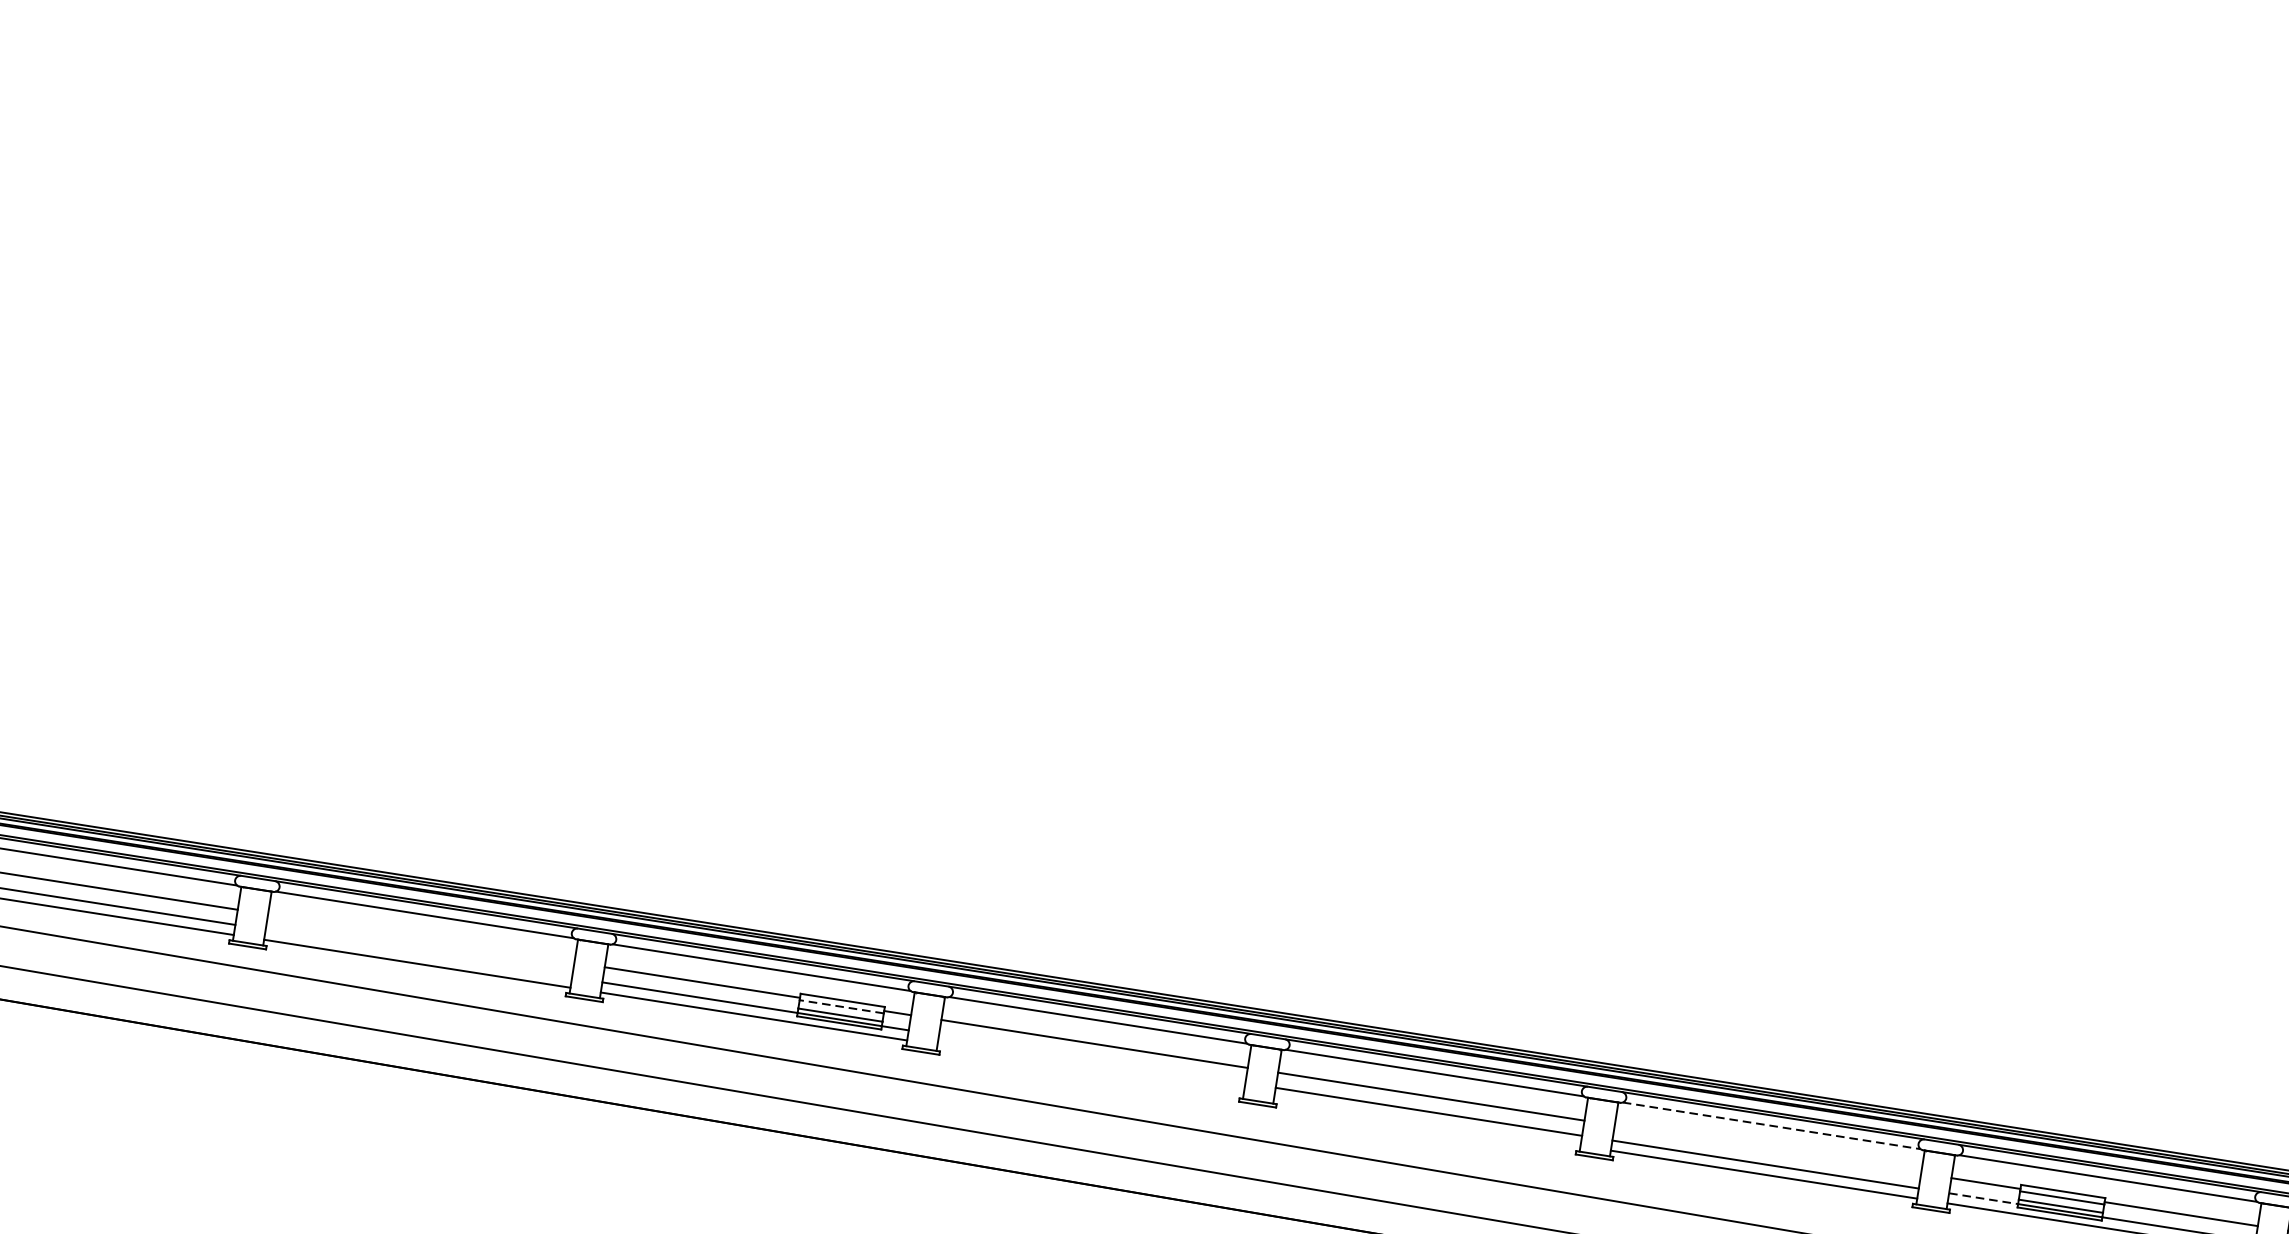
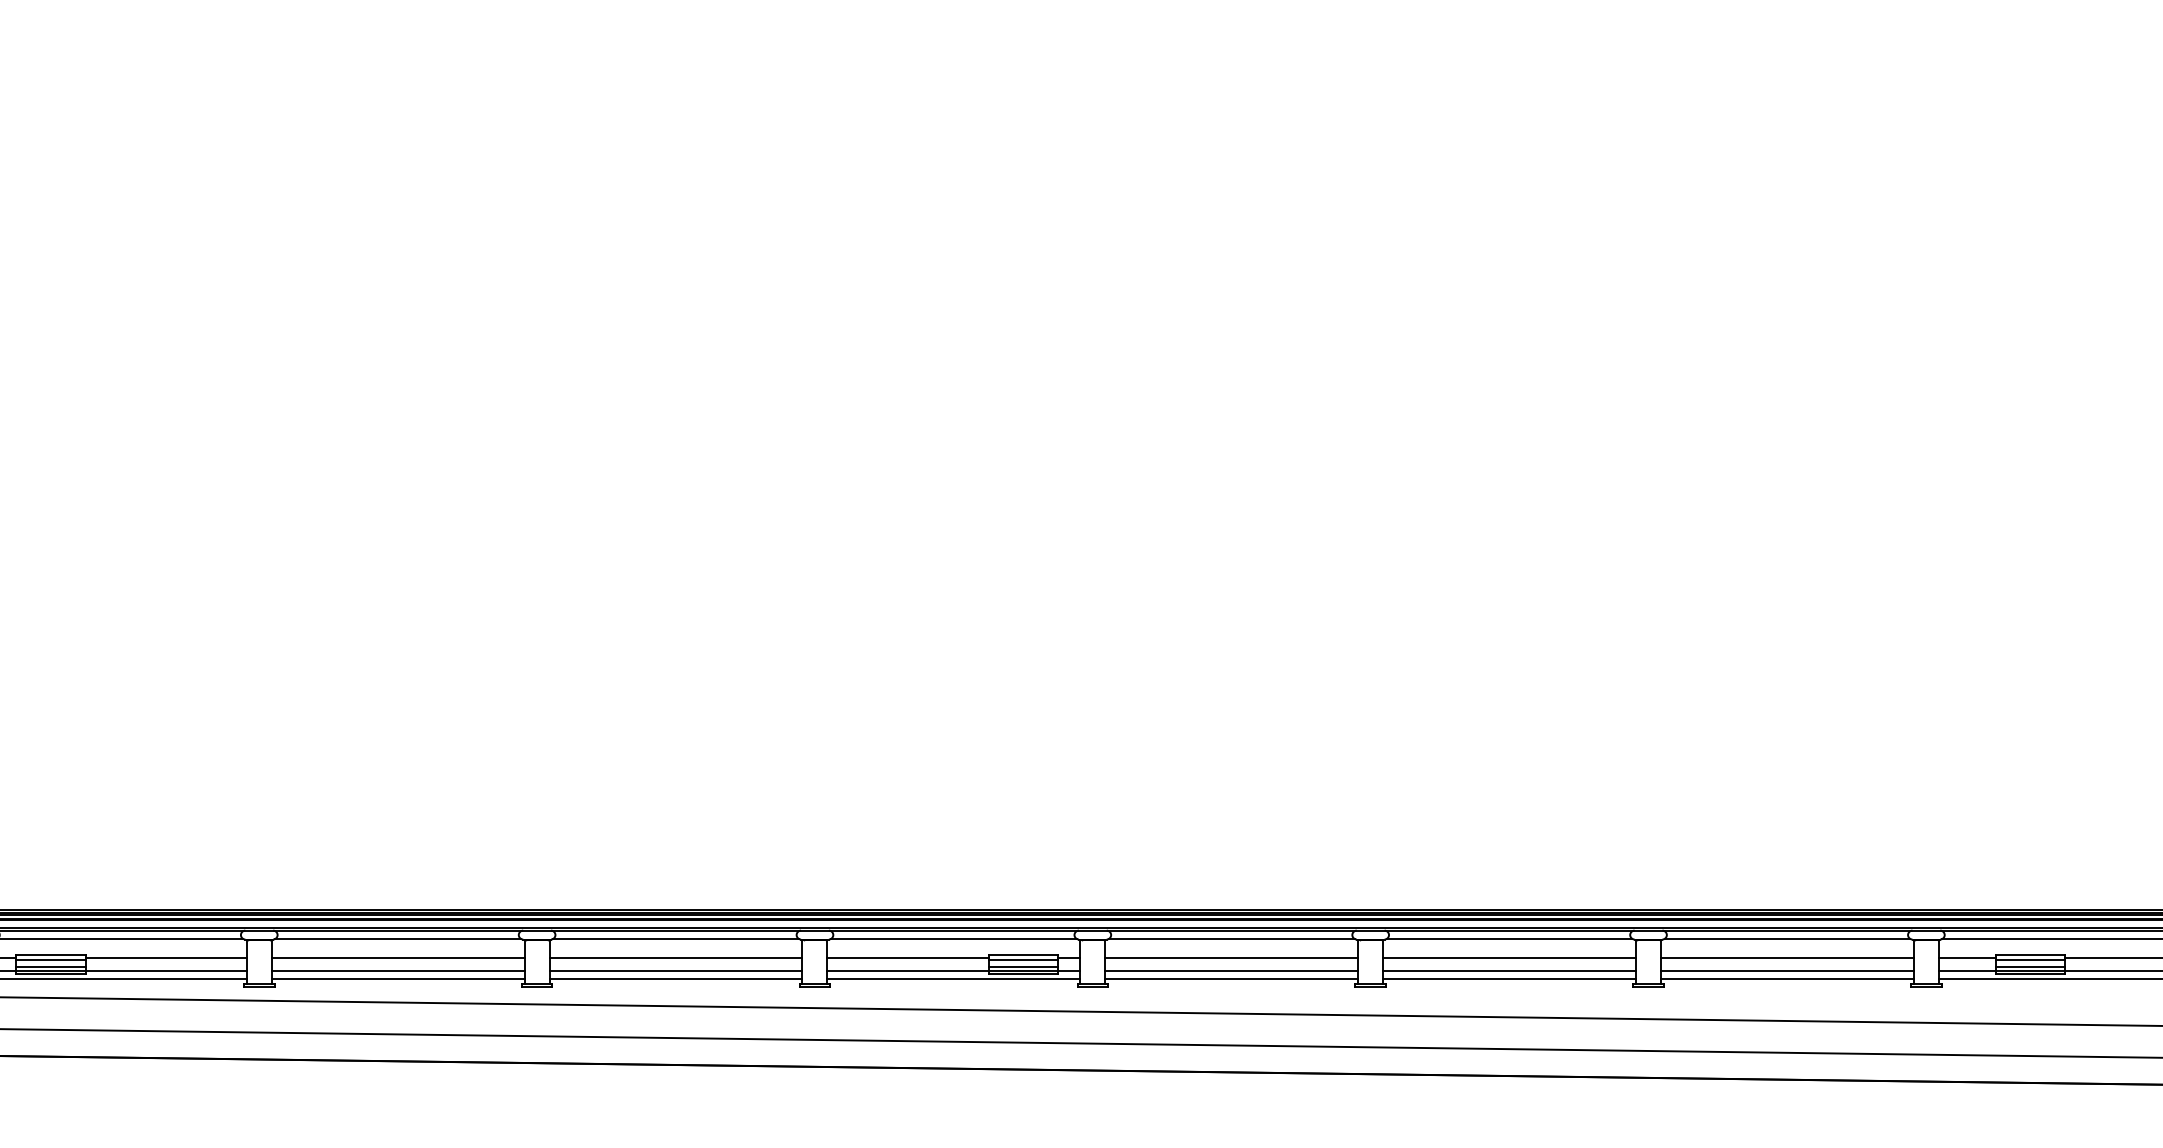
line: (420, 938) -> (675, 958), added
line: (418, 953) -> (675, 970), added
line: (841, 1006) -> (1023, 960), dashed -> solid
line: (1092, 1058) -> (1231, 970), added
line: (1090, 1069) -> (1231, 979), added
line: (1427, 1122) -> (1509, 979), added
line: (1771, 1125) -> (1787, 938), dashed -> solid
line: (1768, 1149) -> (1787, 958), added
line: (1983, 1198) -> (1967, 970), dashed -> solid

